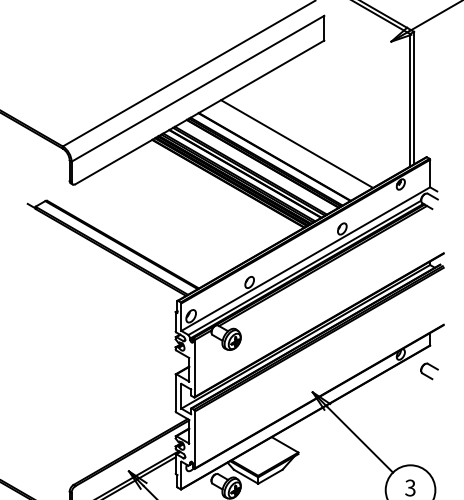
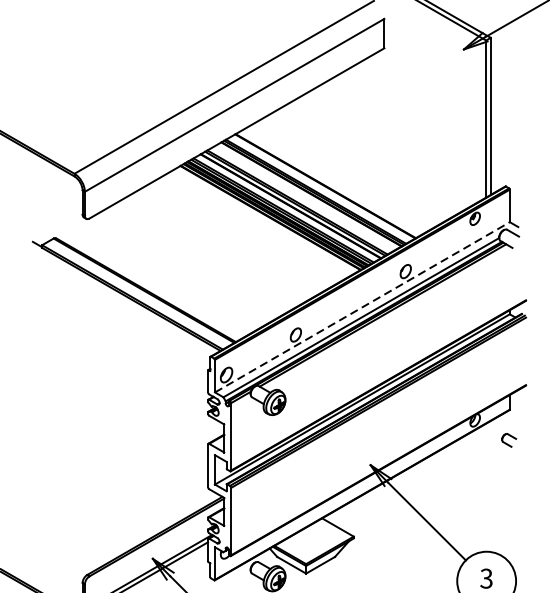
line: (297, 143) -> (352, 170), removed
line: (305, 259) -> (362, 307), solid -> dashed
part: (429, 371) -> (509, 440), size x0.7

